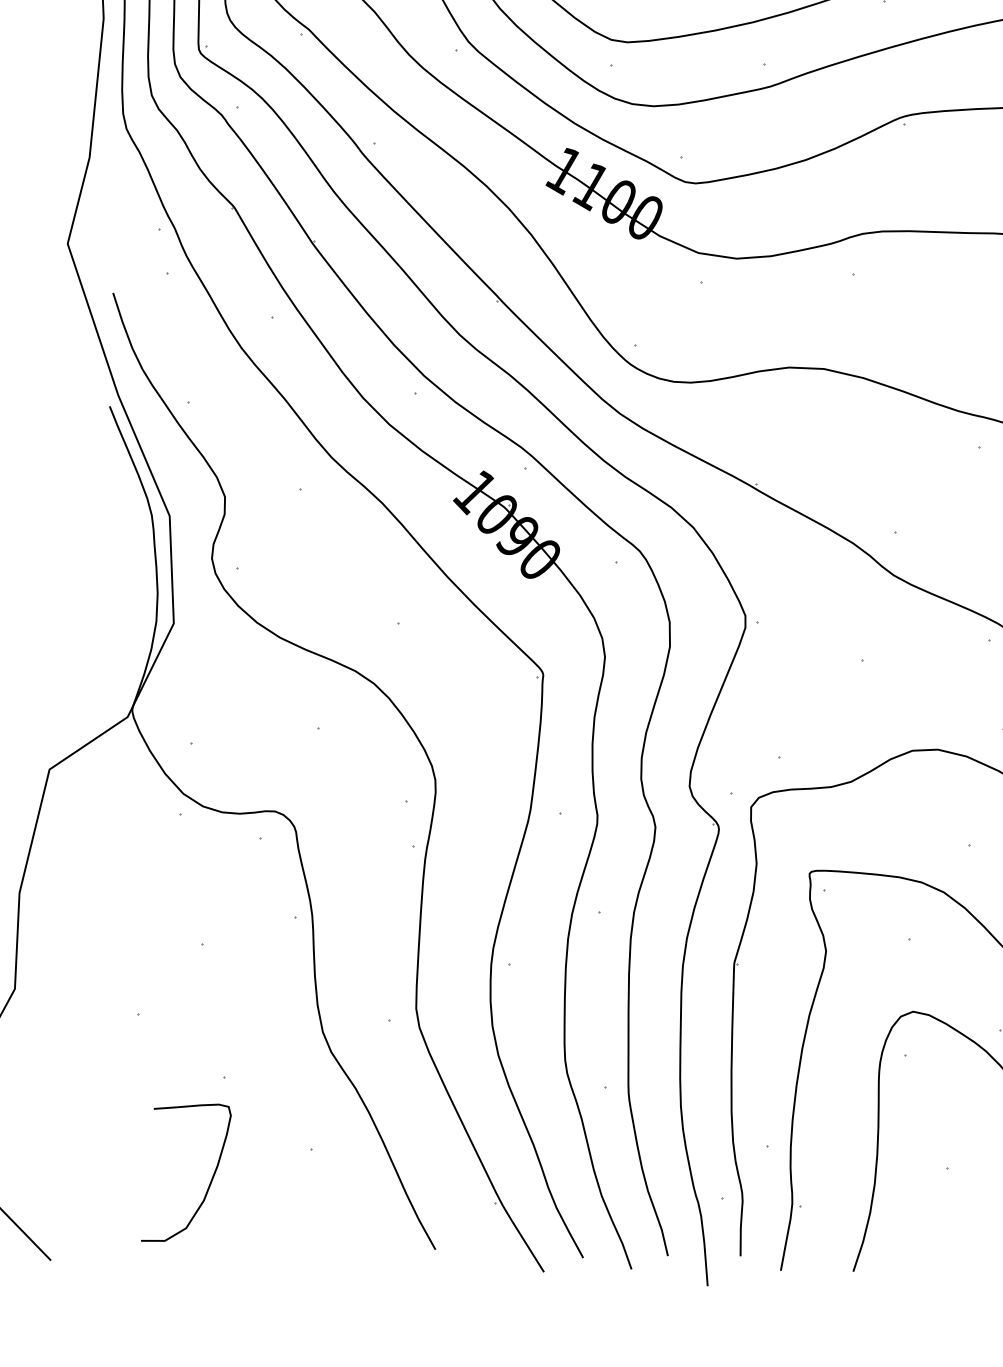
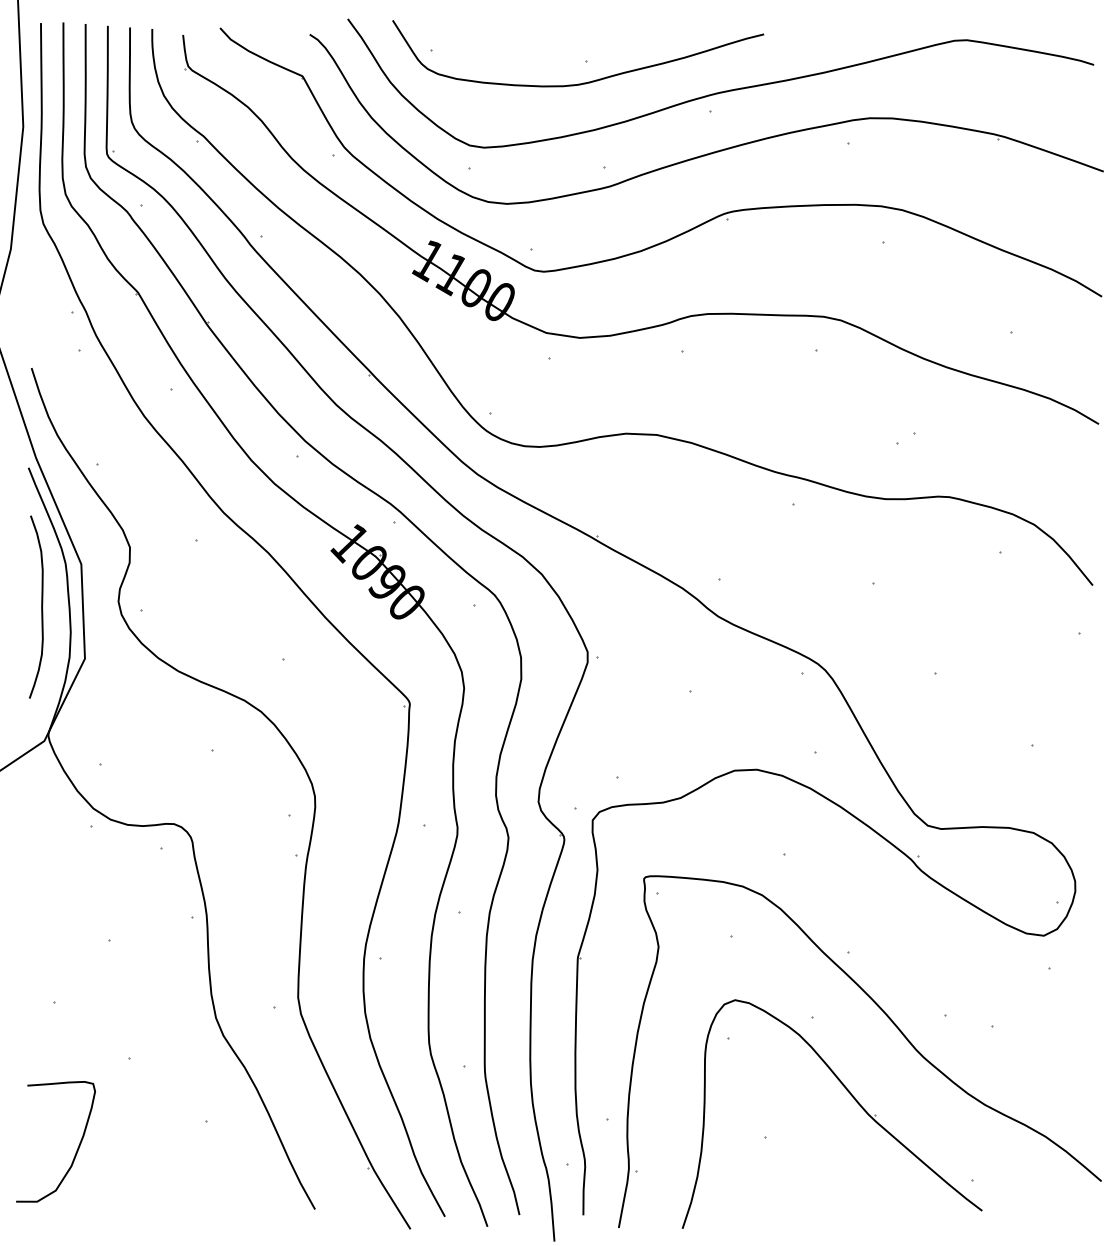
curve: (124, 564) -> (41, 606), added
curve: (210, 1179) -> (77, 1147), moved

